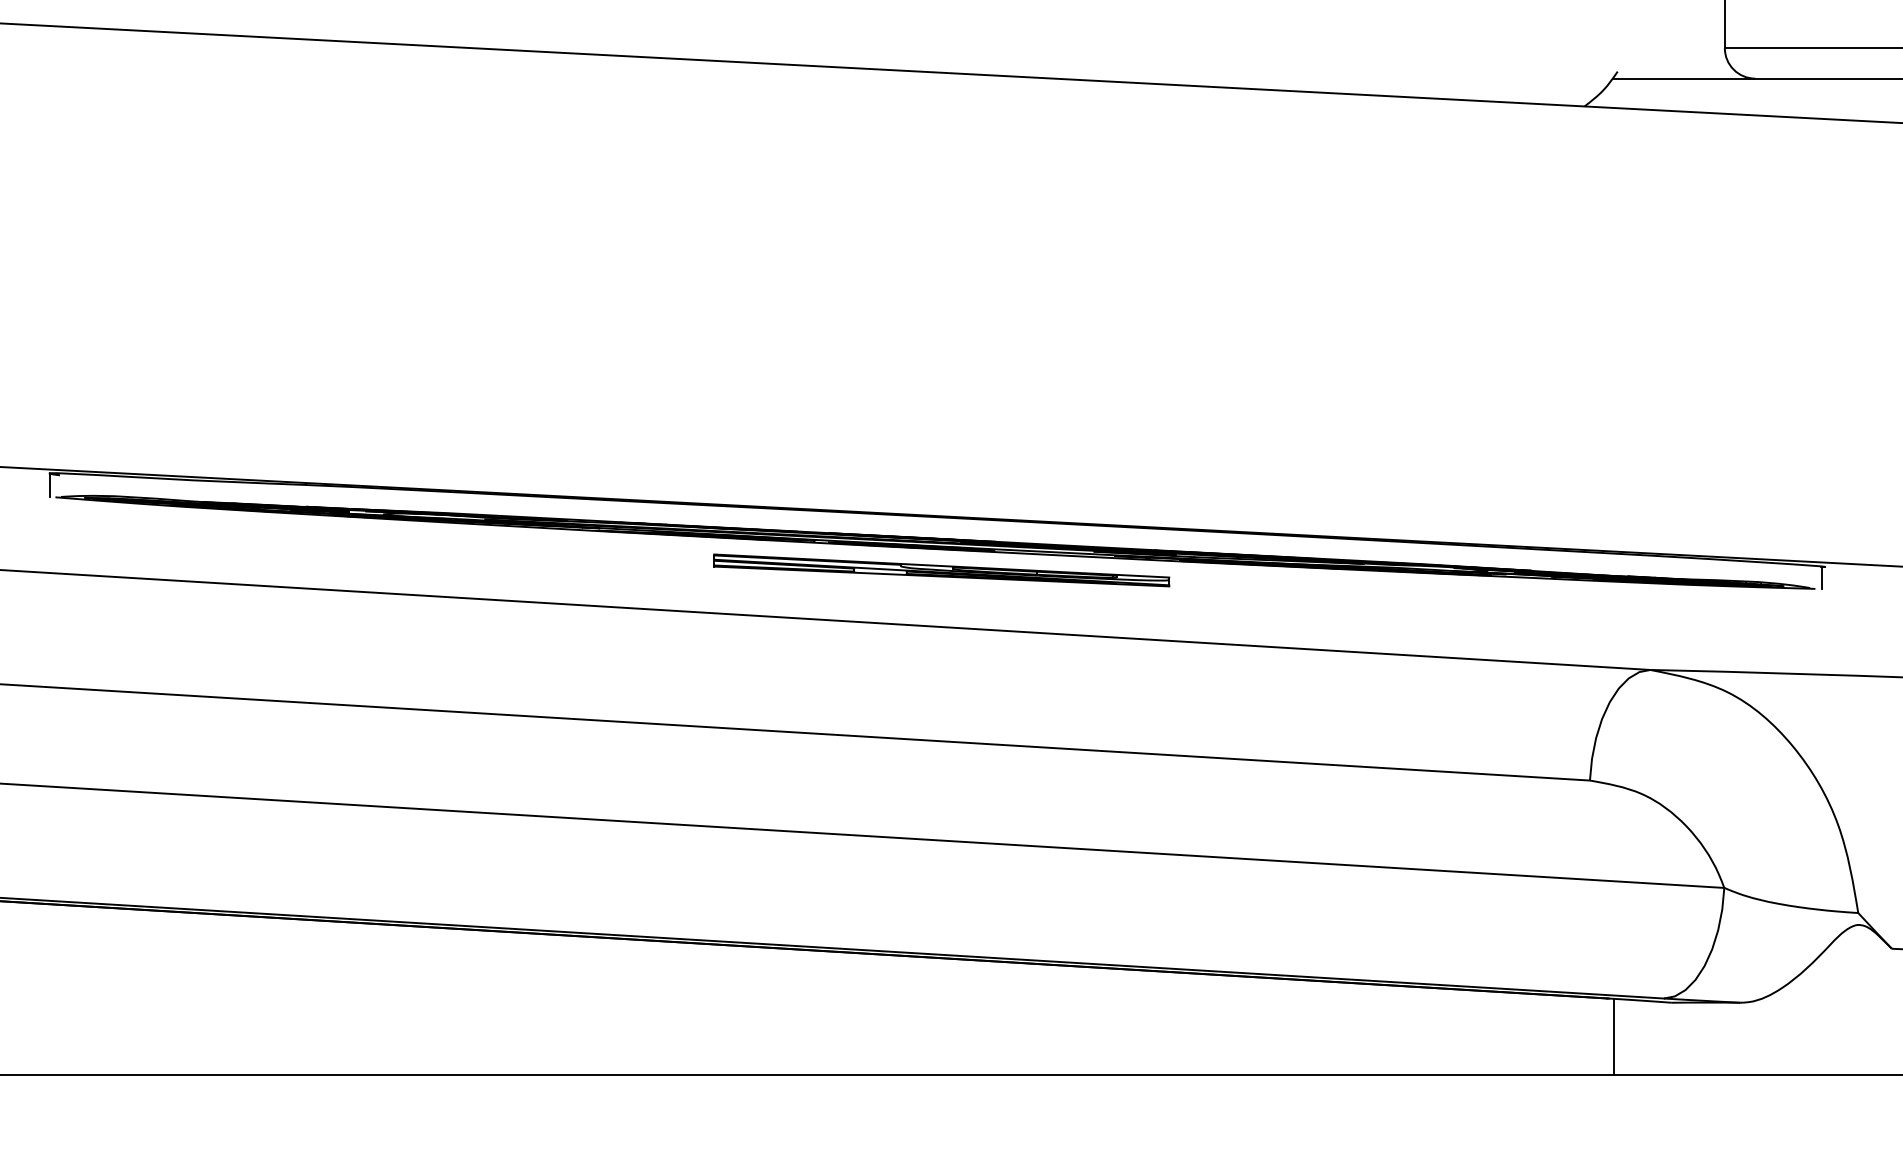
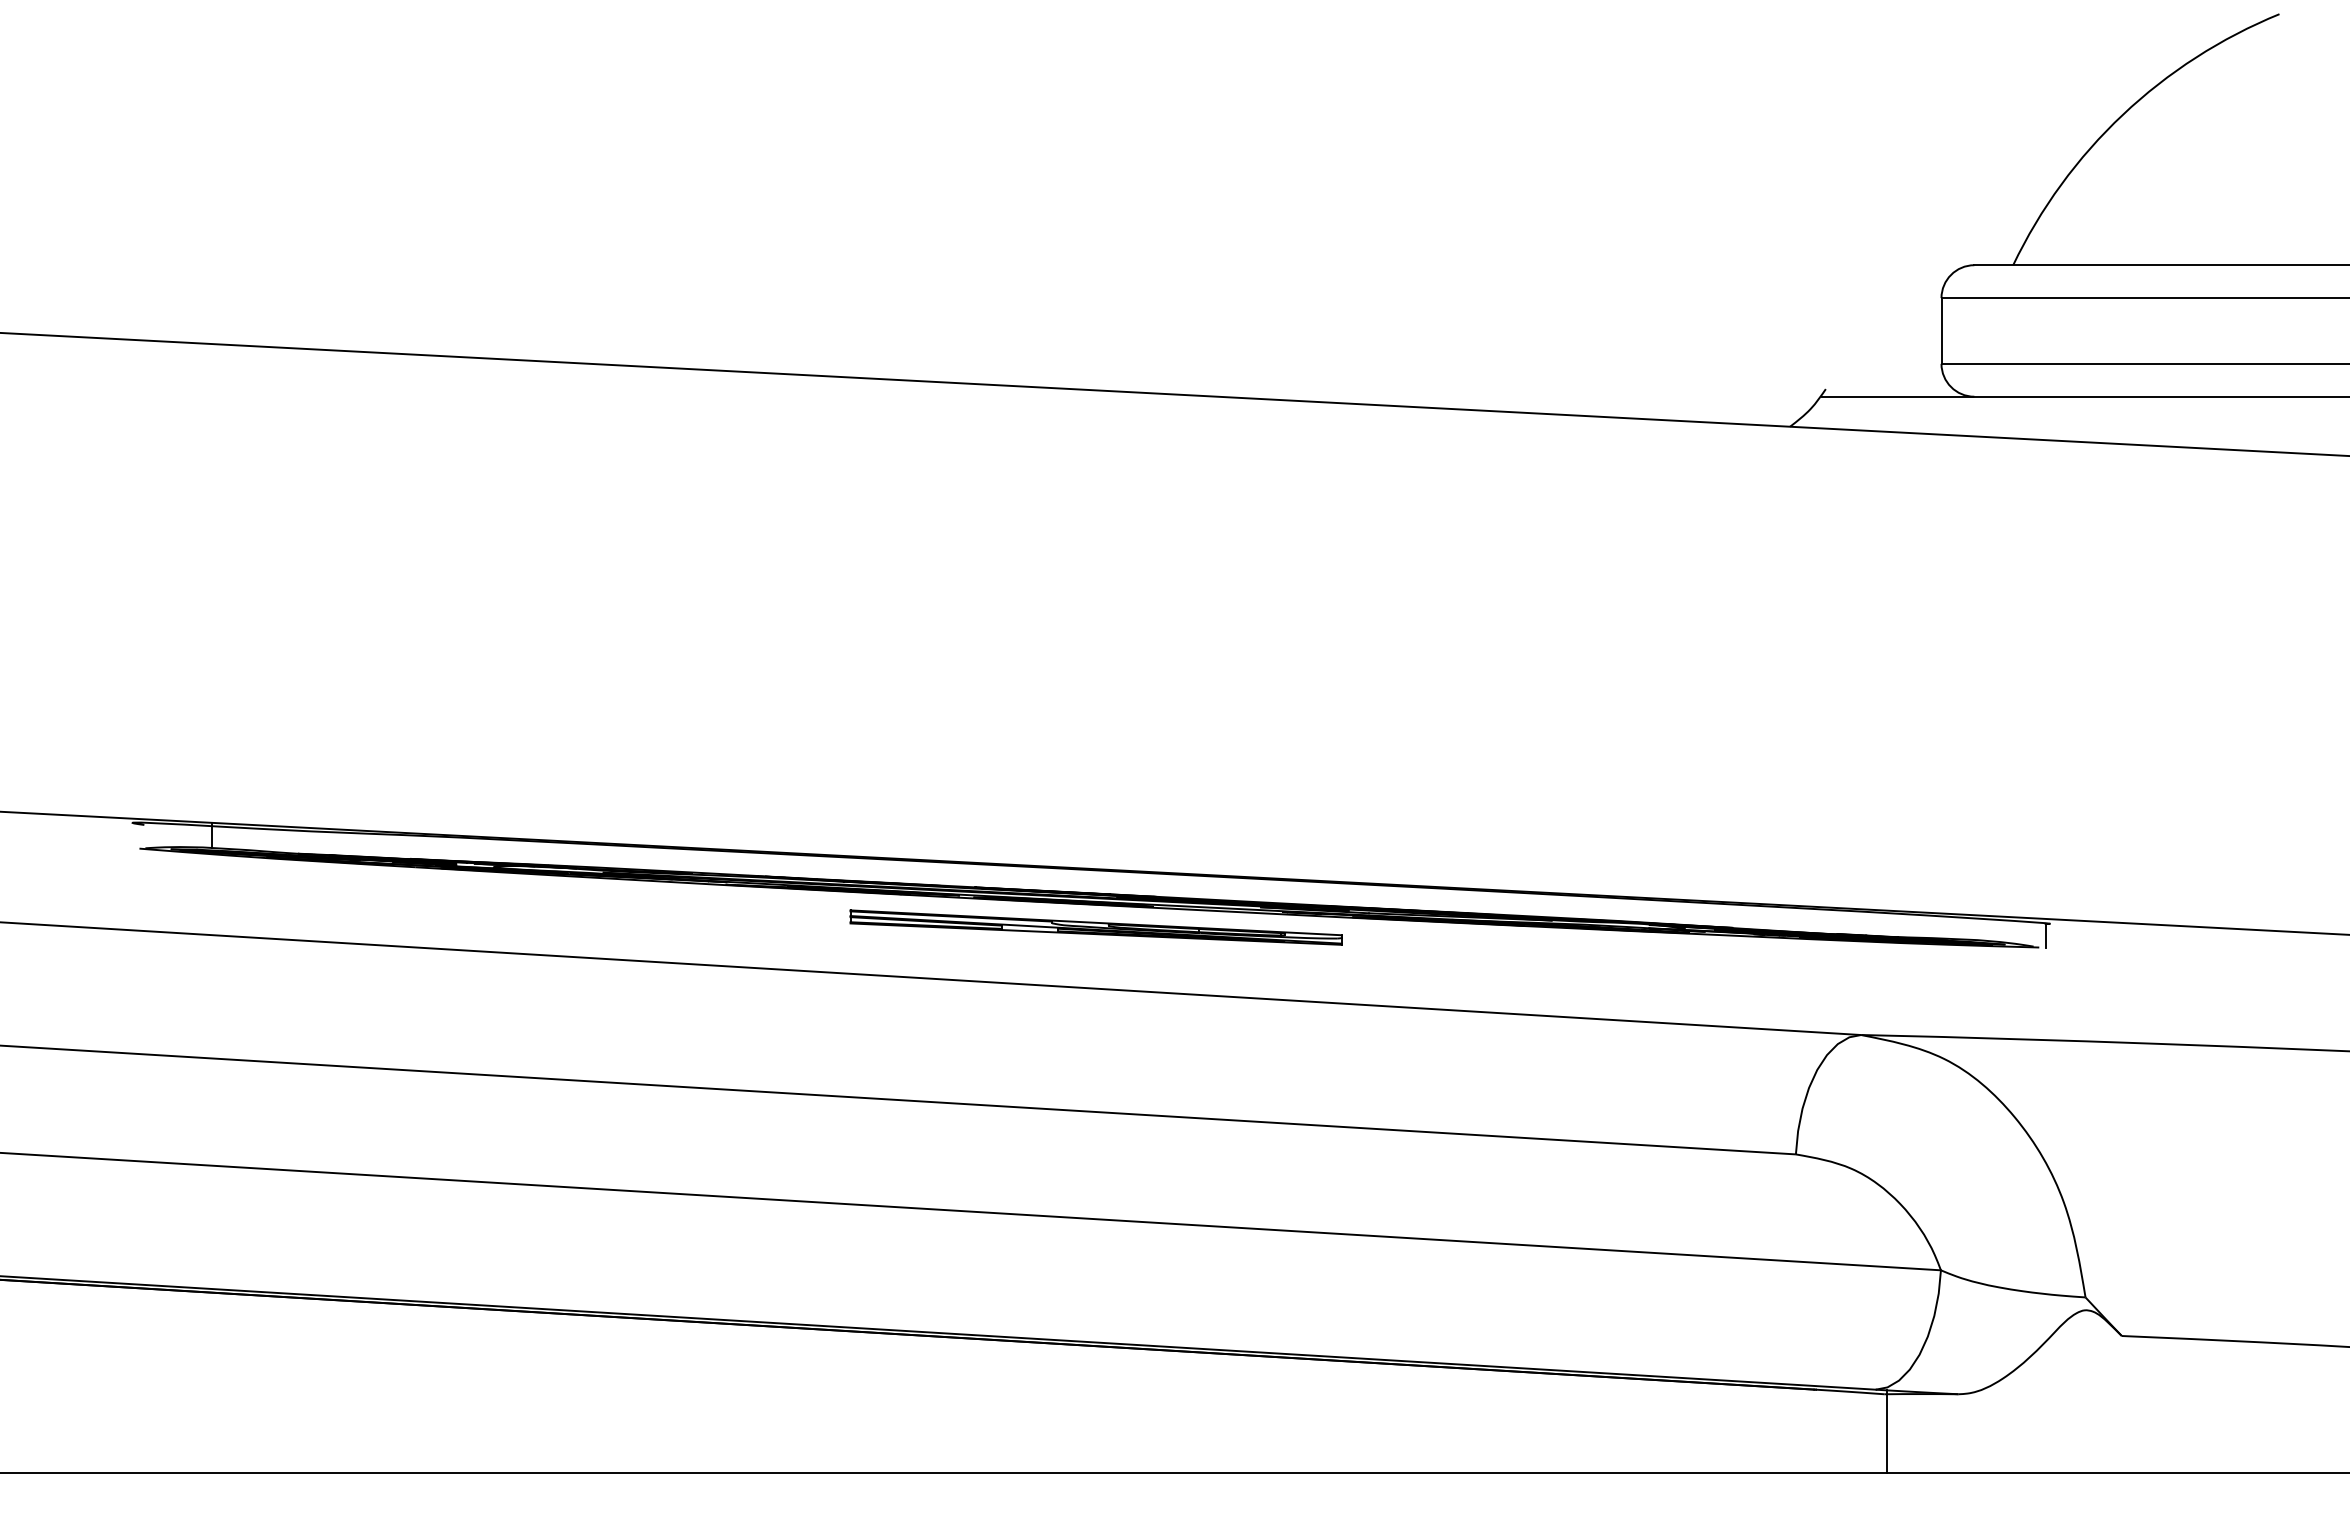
line: (49, 486) -> (212, 836), moved
line: (1613, 1037) -> (1886, 1431), moved

